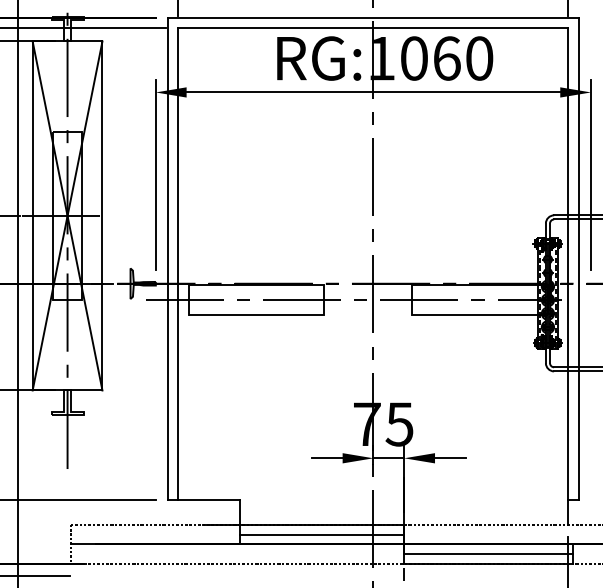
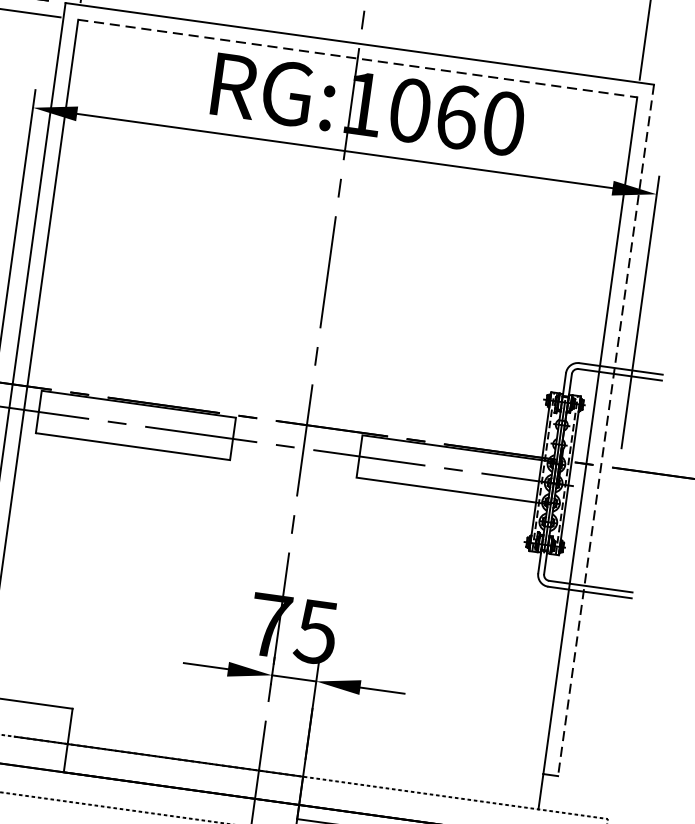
line: (373, 27) -> (357, 57), solid -> dashed
line: (578, 259) -> (605, 431), solid -> dashed
line: (322, 534) -> (183, 774), removed

